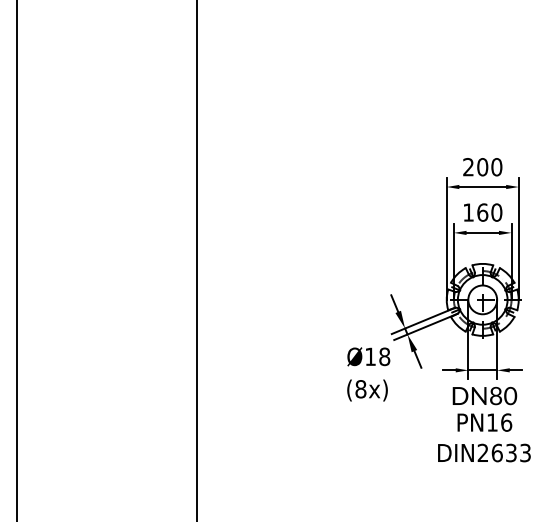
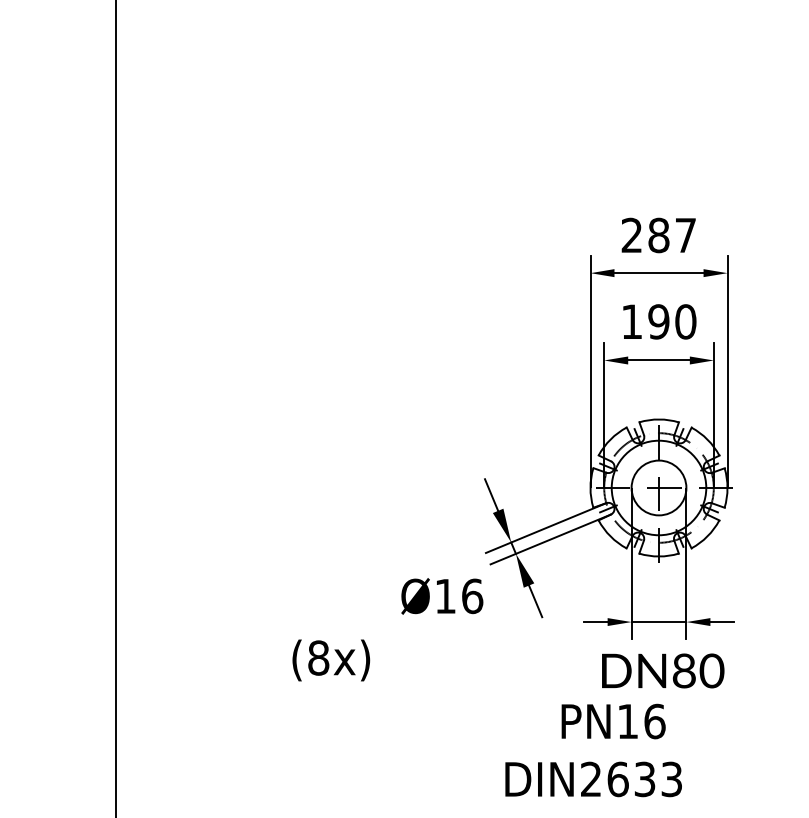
text: (489, 167) -> (671, 236), 200 -> 287
text: (482, 212) -> (658, 321), 160 -> 190
text: (384, 356) -> (472, 595), Ø18 -> Ø16
text: (367, 390) -> (331, 660), moved
text: (484, 422) -> (612, 721), moved
text: (484, 452) -> (593, 778), moved

